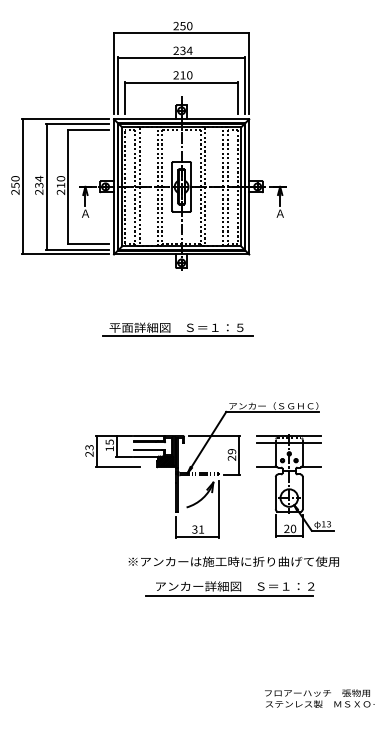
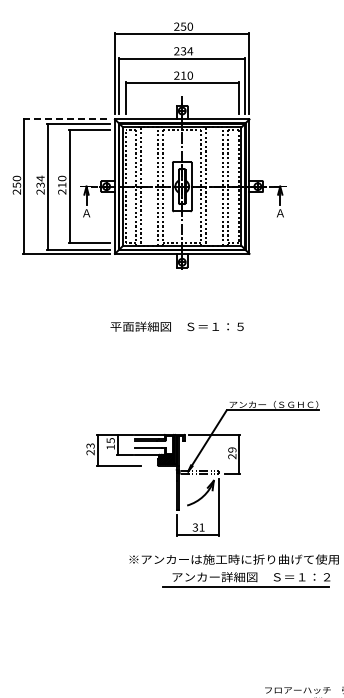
line: (65, 119) -> (66, 119), solid -> dashed
line: (177, 336) -> (178, 335), removed
part: (295, 485) -> (295, 483), removed
part: (229, 588) -> (245, 579), moved

